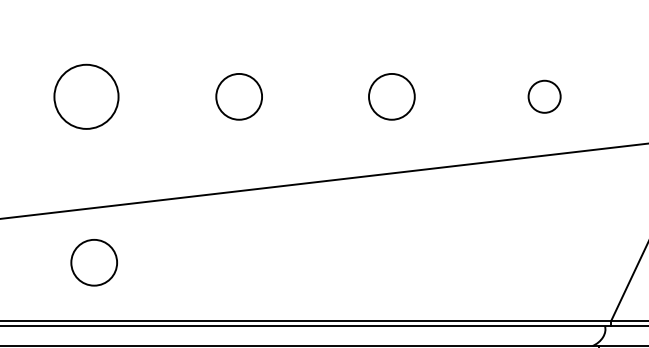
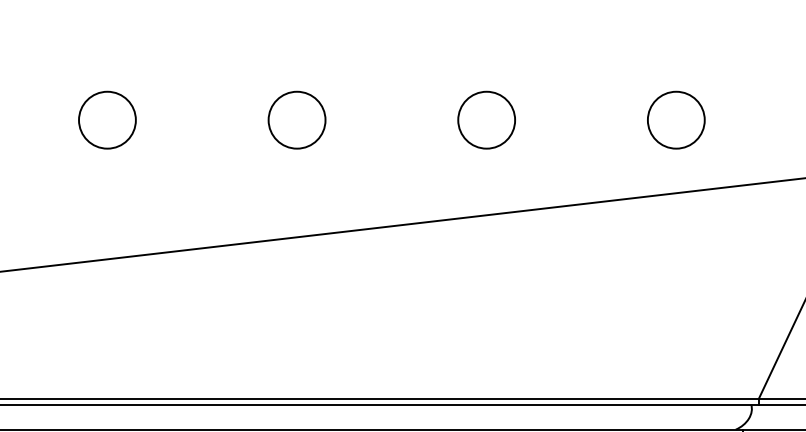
circle: (86, 96) -> (107, 119), size x0.71
circle: (544, 96) -> (676, 119), size x1.43
circle: (93, 262) -> (116, 325), removed

